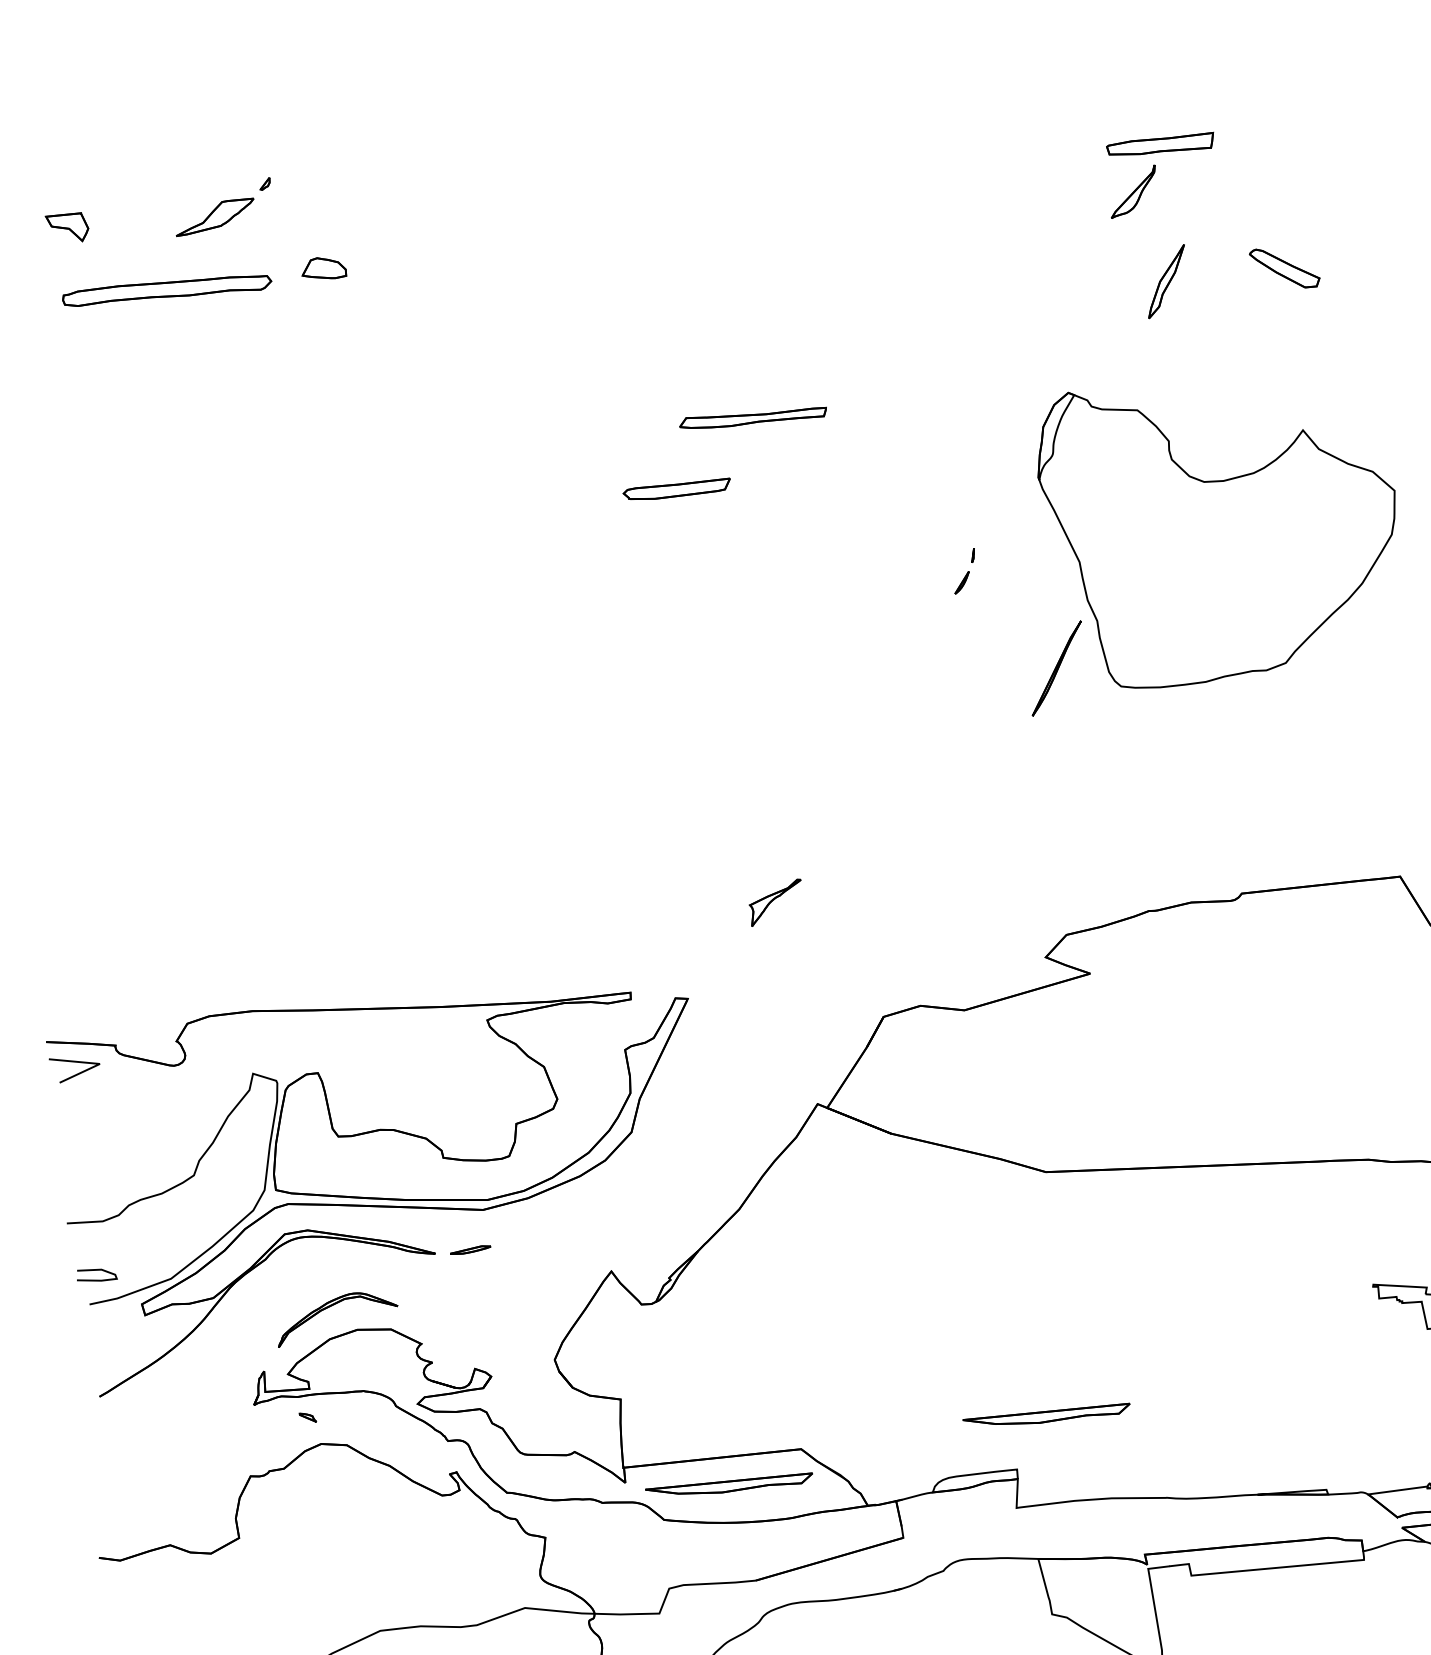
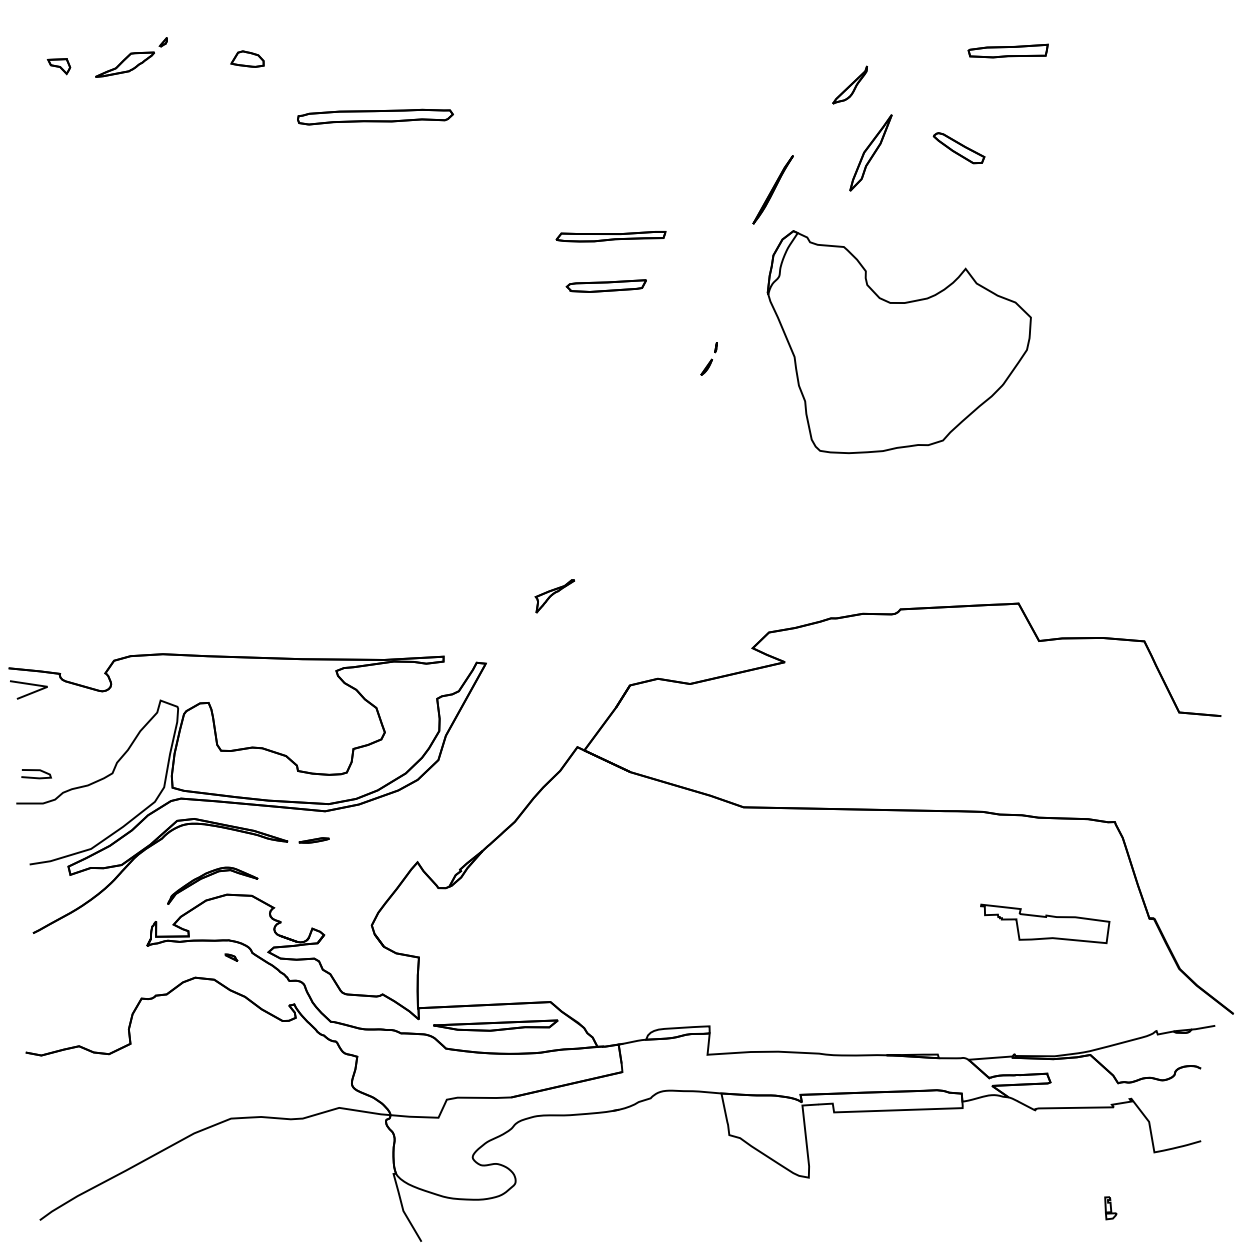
part: (1159, 143) -> (1007, 50), moved
part: (223, 207) -> (131, 57), moved
part: (66, 228) -> (58, 66), size x0.71
part: (323, 267) -> (247, 58), moved
part: (1165, 281) -> (870, 152), size x1.43
part: (167, 290) -> (375, 116), moved
part: (752, 418) -> (610, 236), moved
part: (675, 488) -> (605, 285), moved
part: (1055, 668) -> (772, 189), moved
curve: (96, 1271) -> (36, 771), moved
part: (1046, 1415) -> (733, 987), removed
part: (307, 1417) -> (231, 957), moved

